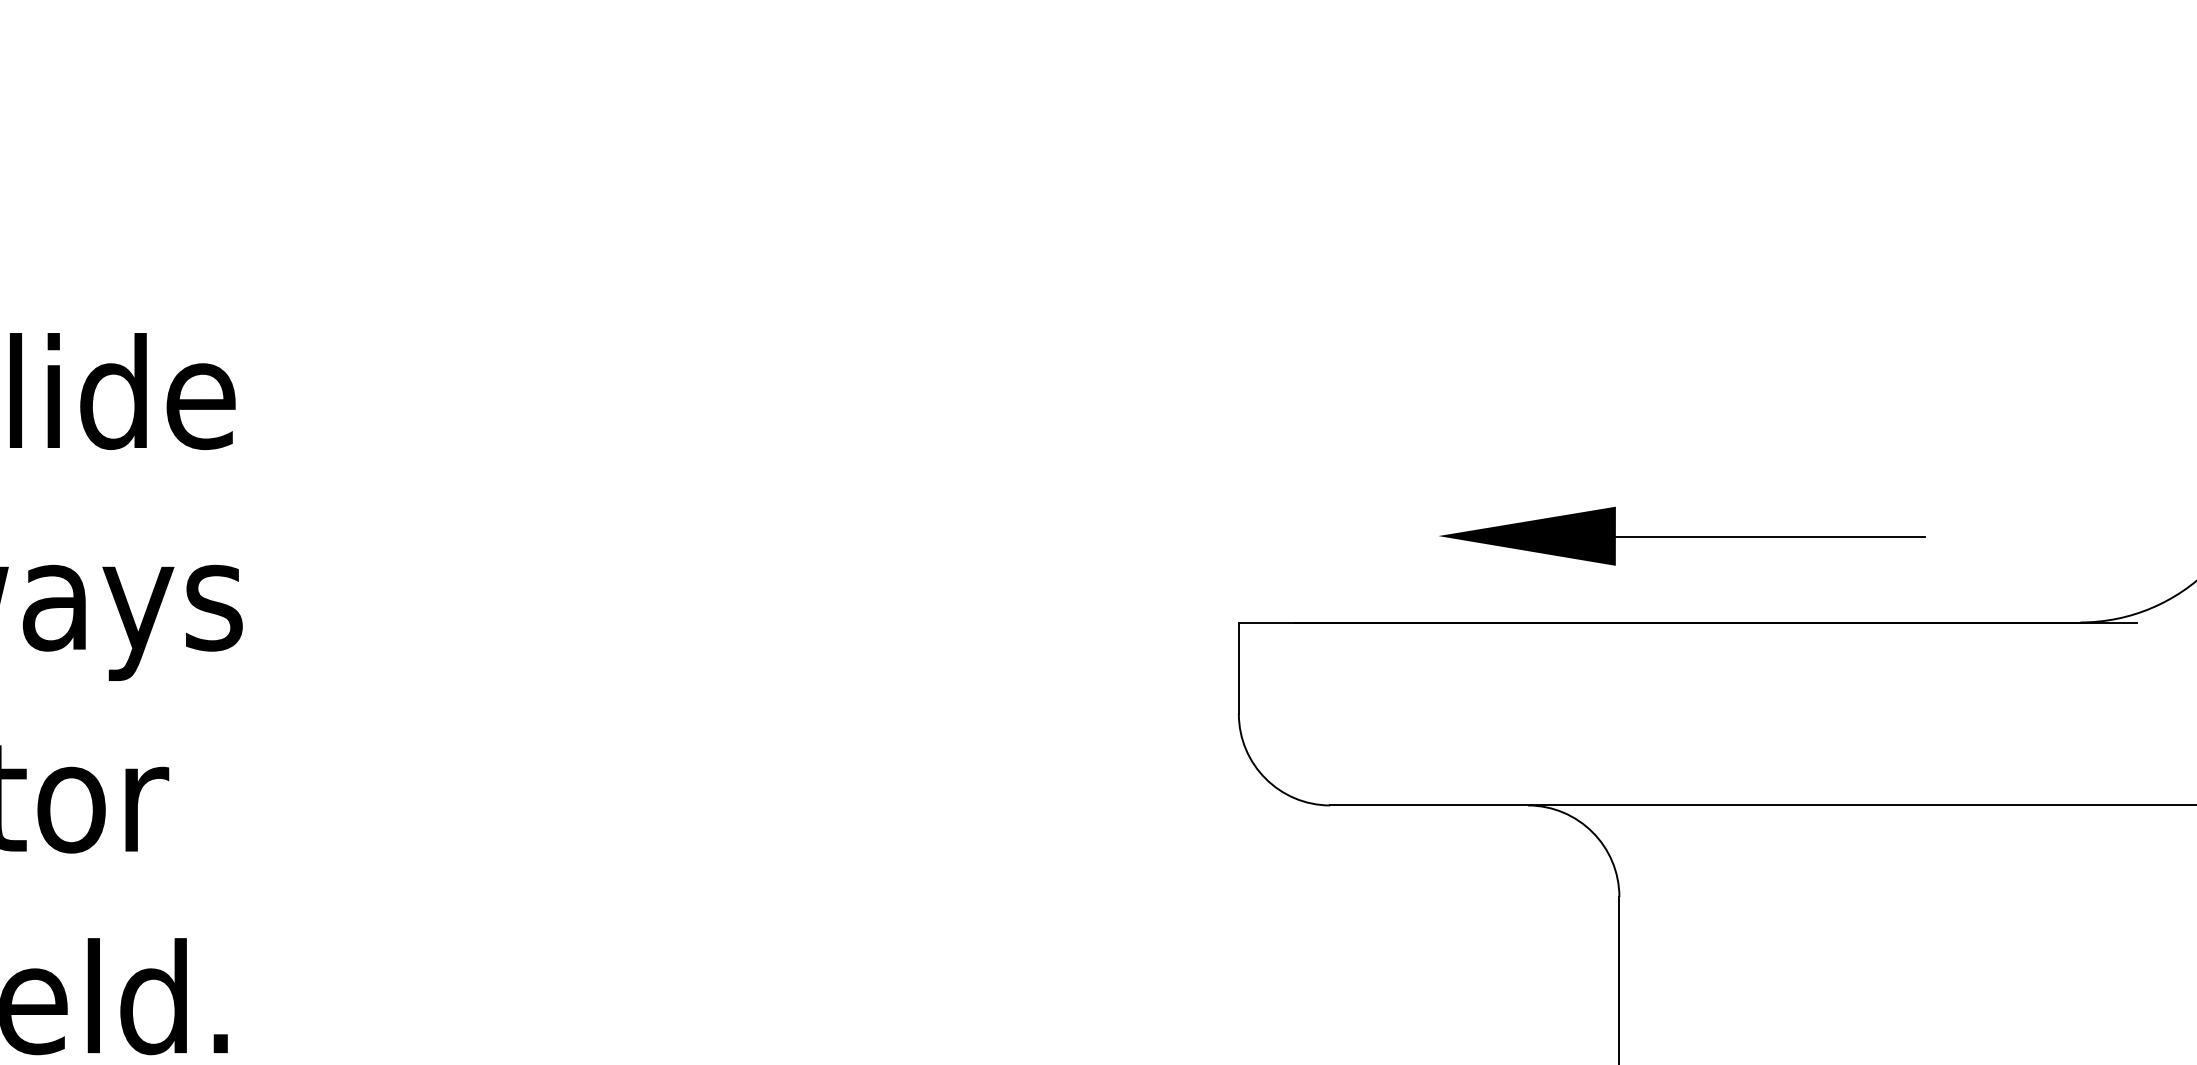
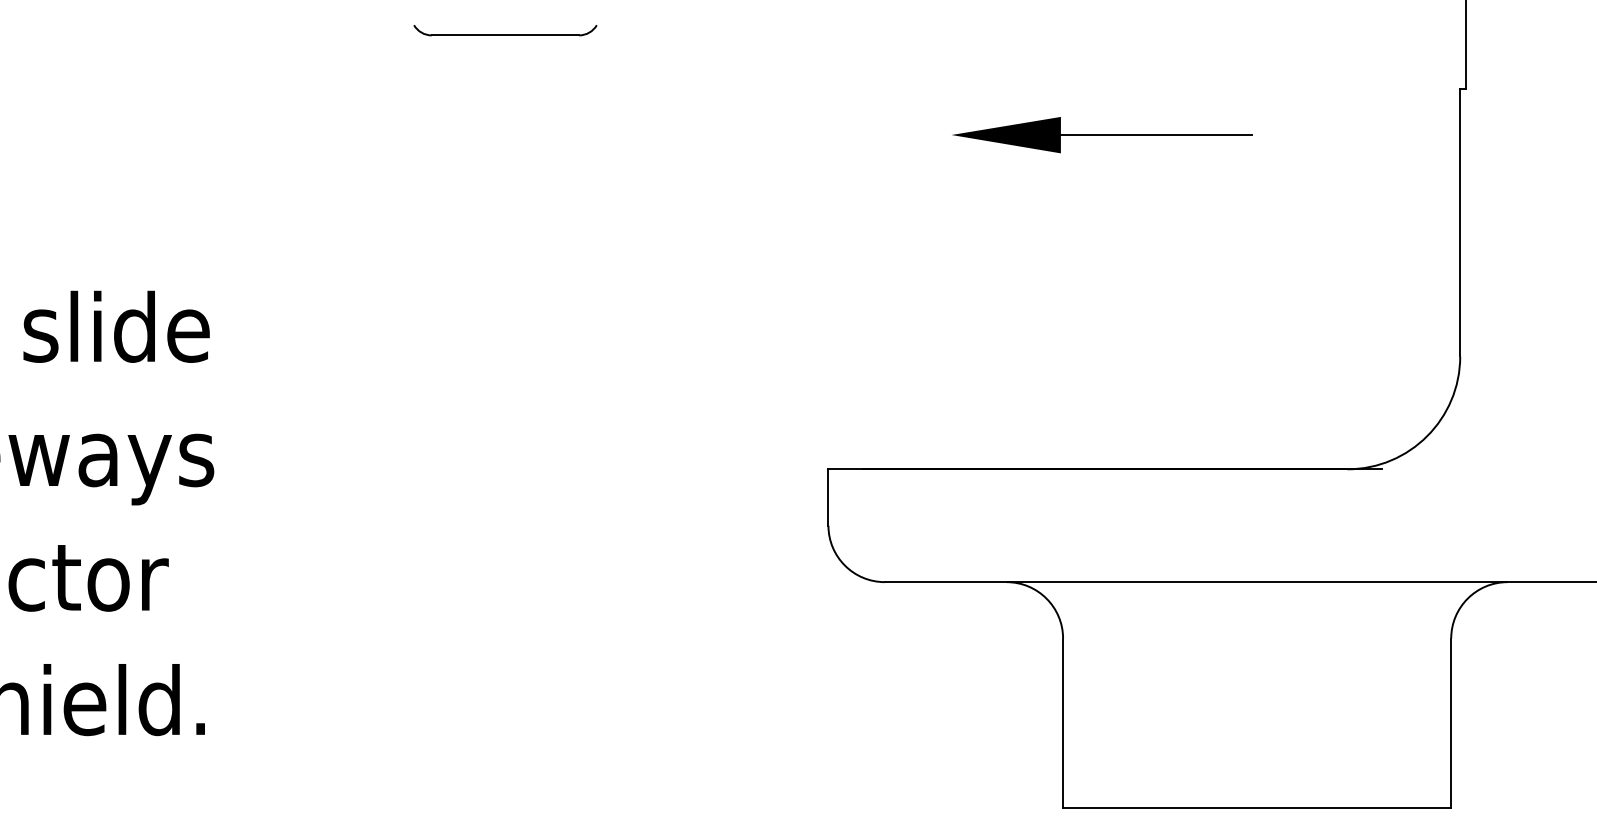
part: (1683, 536) -> (1102, 135), moved

